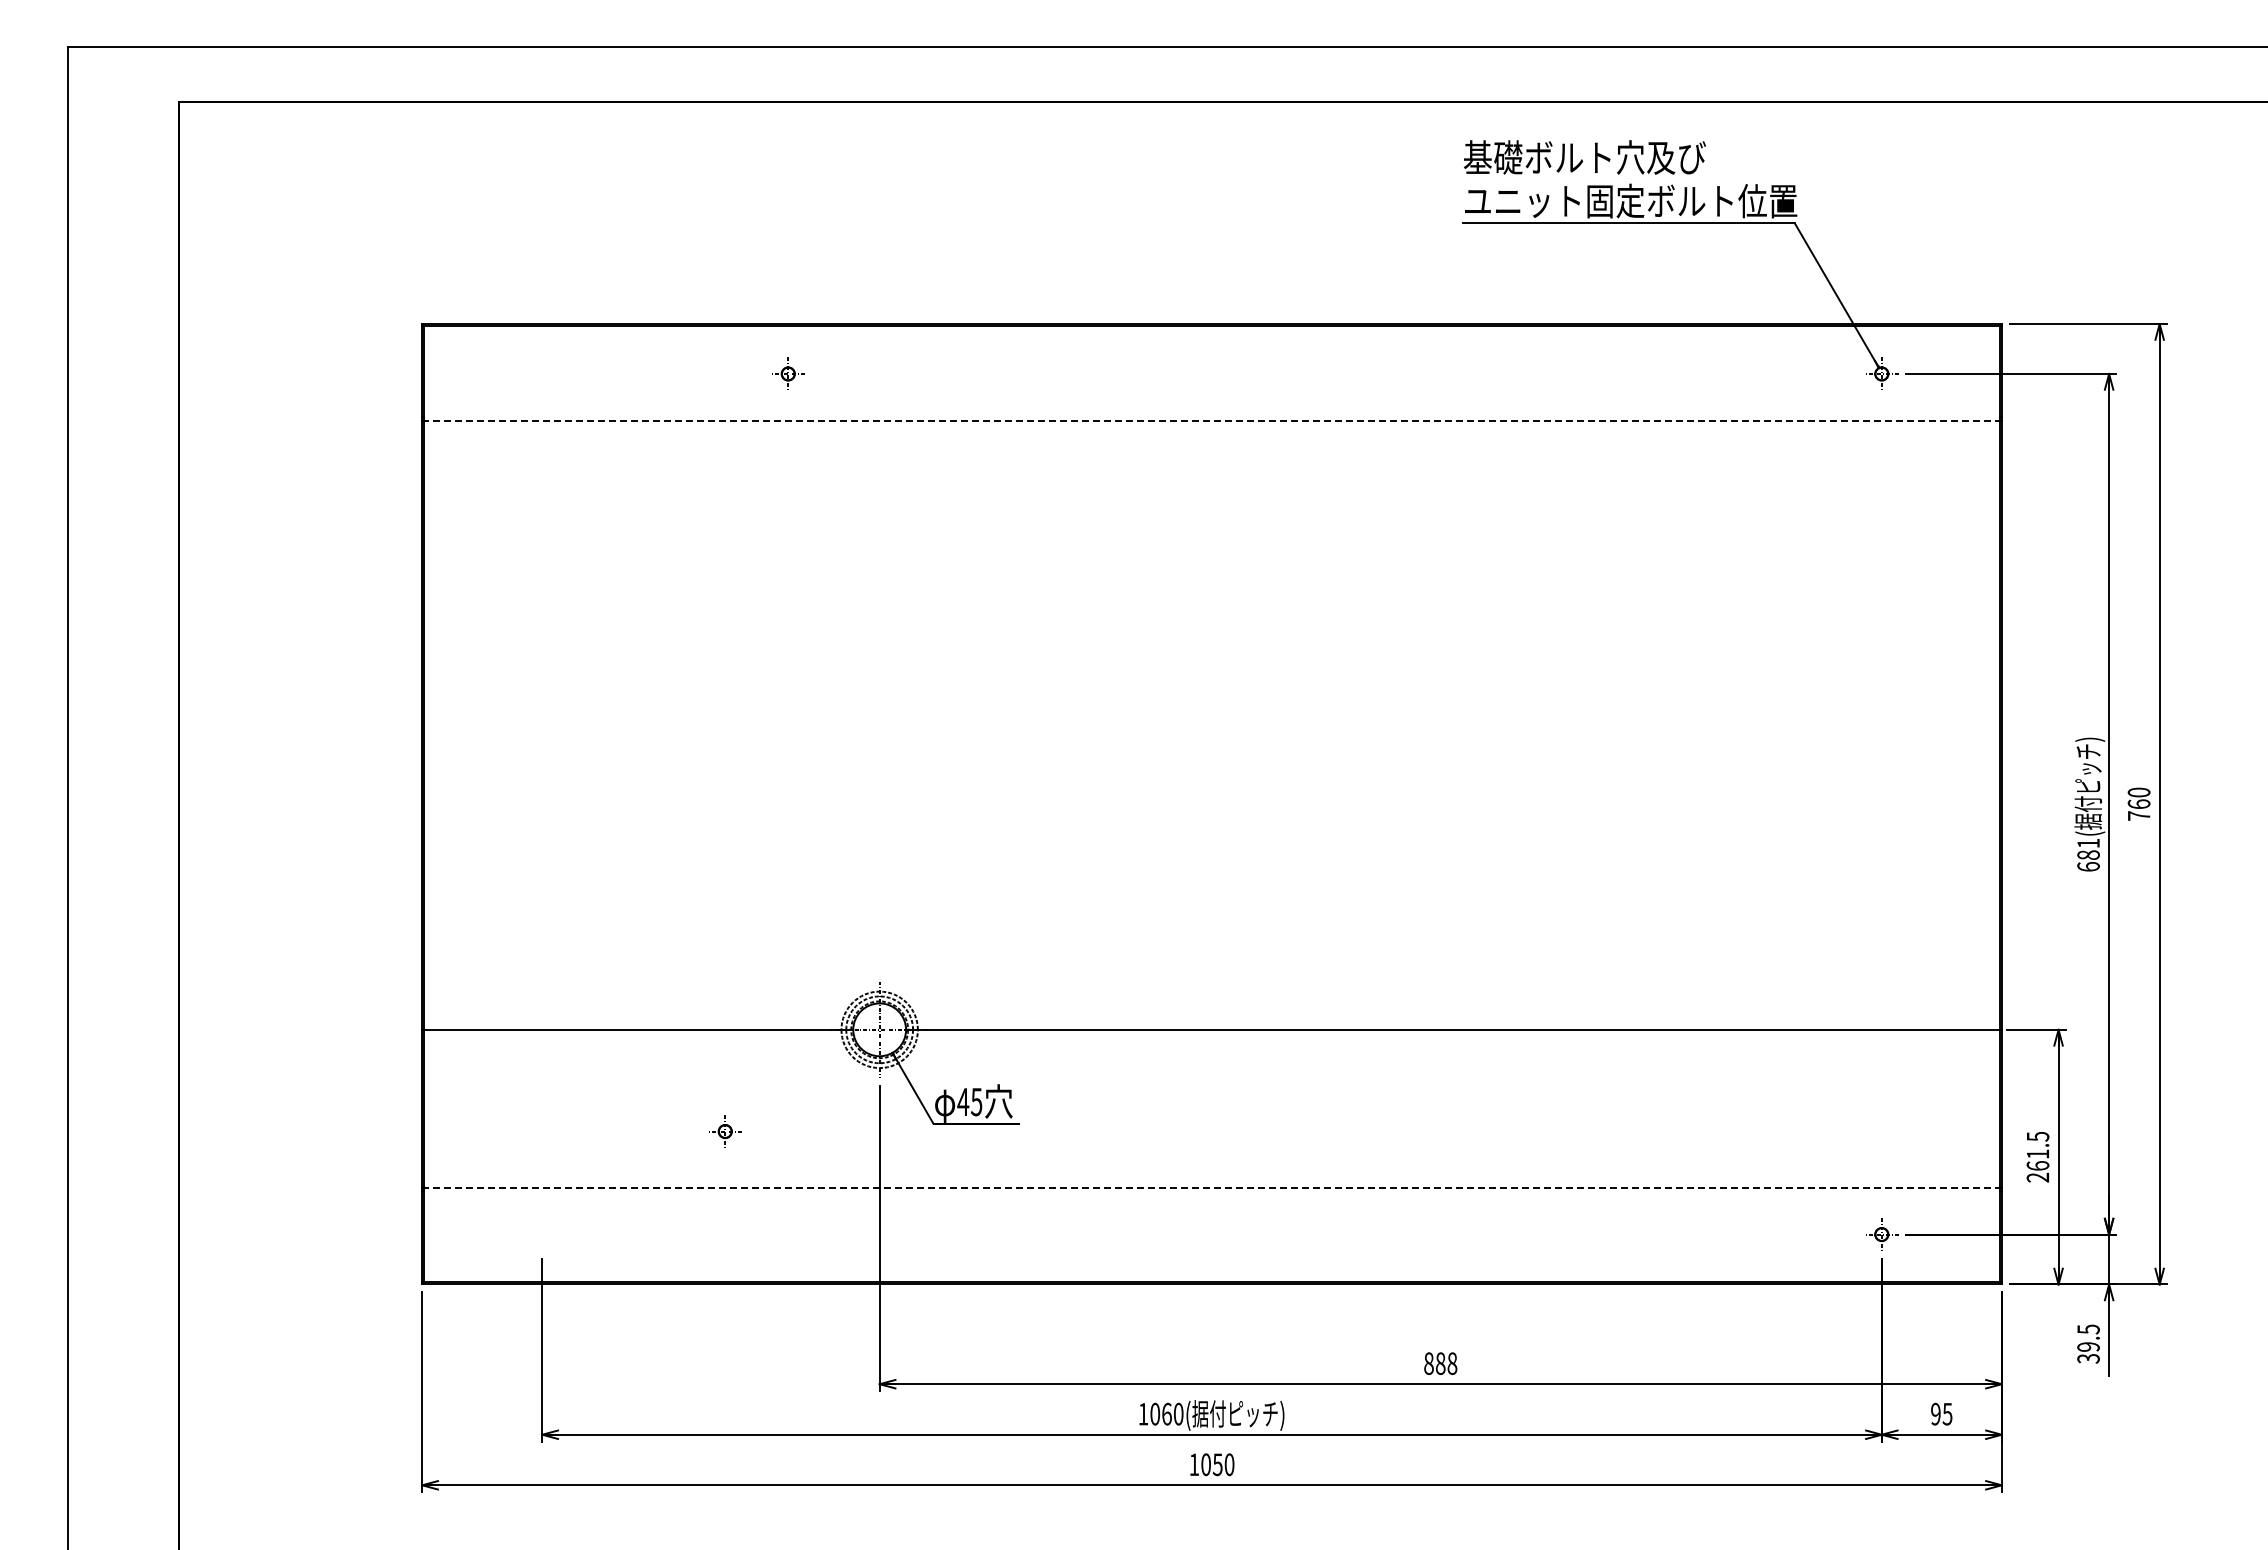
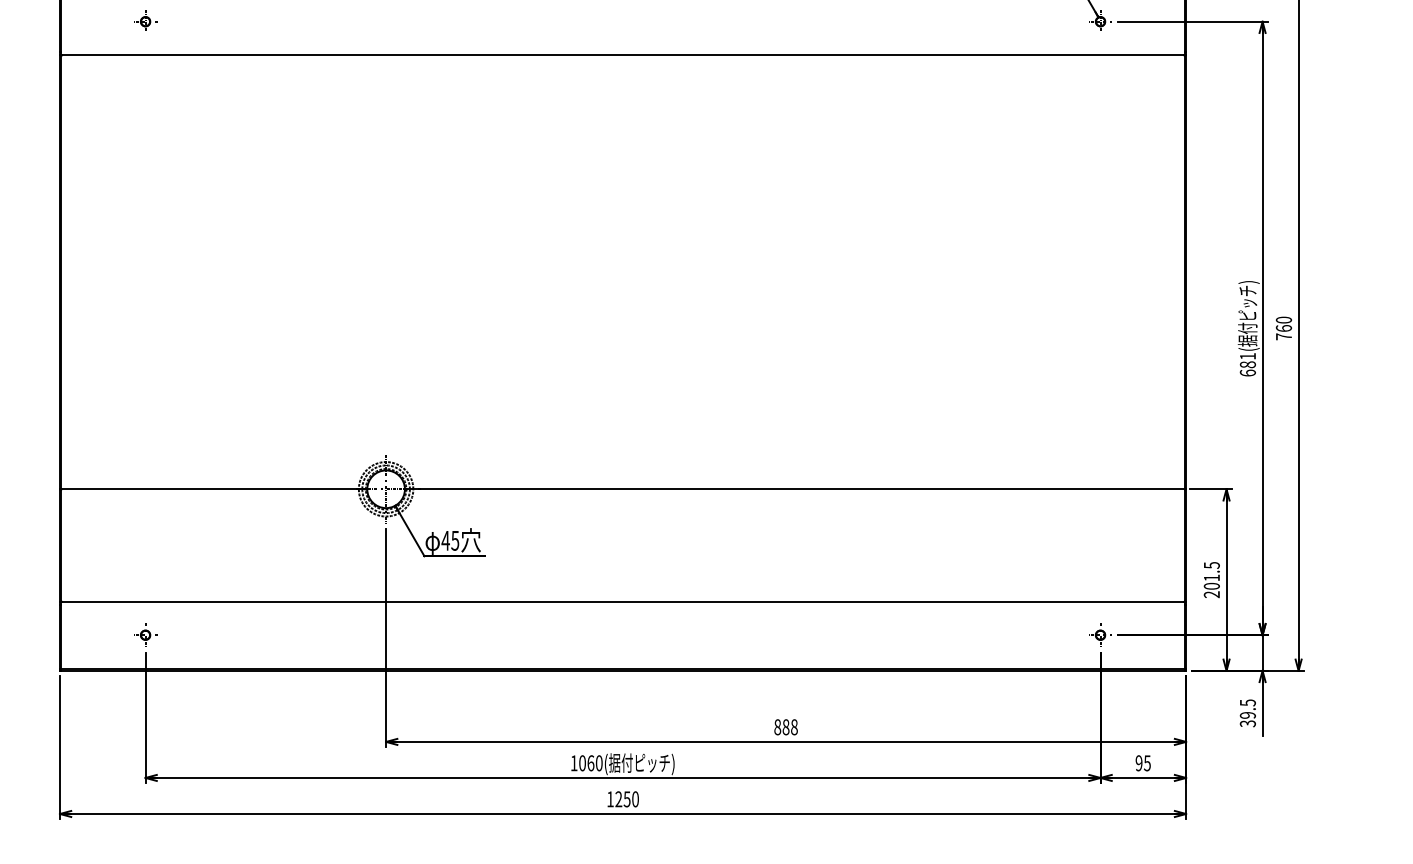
part: (788, 373) -> (145, 21), moved
line: (1212, 420) -> (623, 54), dashed -> solid
part: (725, 1131) -> (145, 635), moved
text: (2037, 1165) -> (1211, 586), 261.5 -> 201.5
line: (1212, 1187) -> (623, 601), dashed -> solid
text: (1205, 1464) -> (618, 799), 1050 -> 1250

